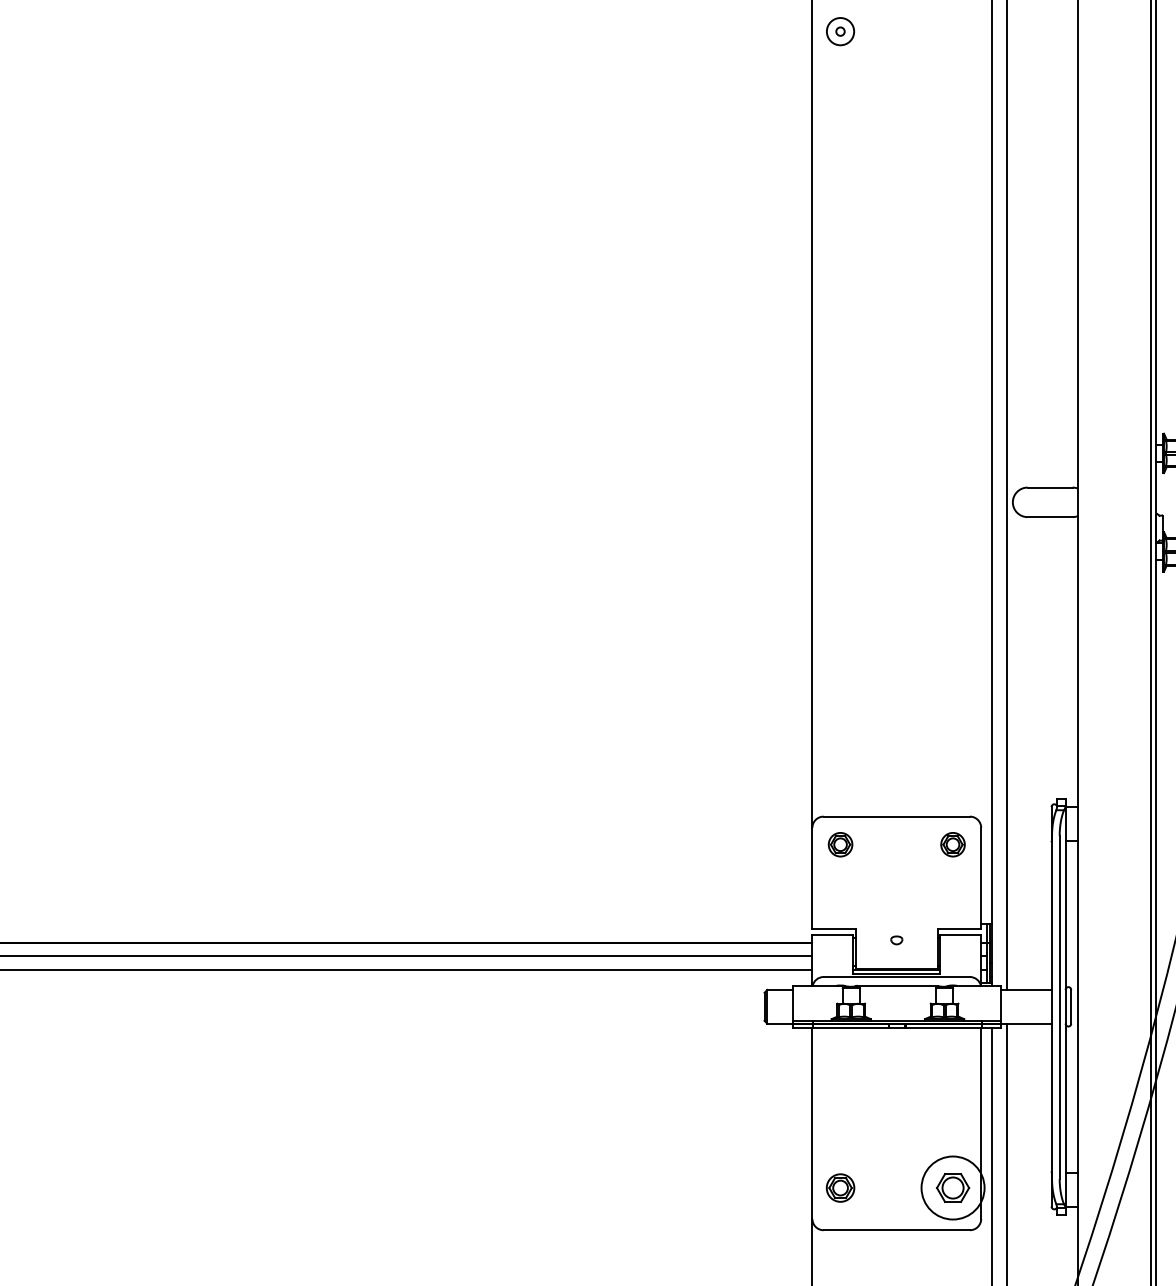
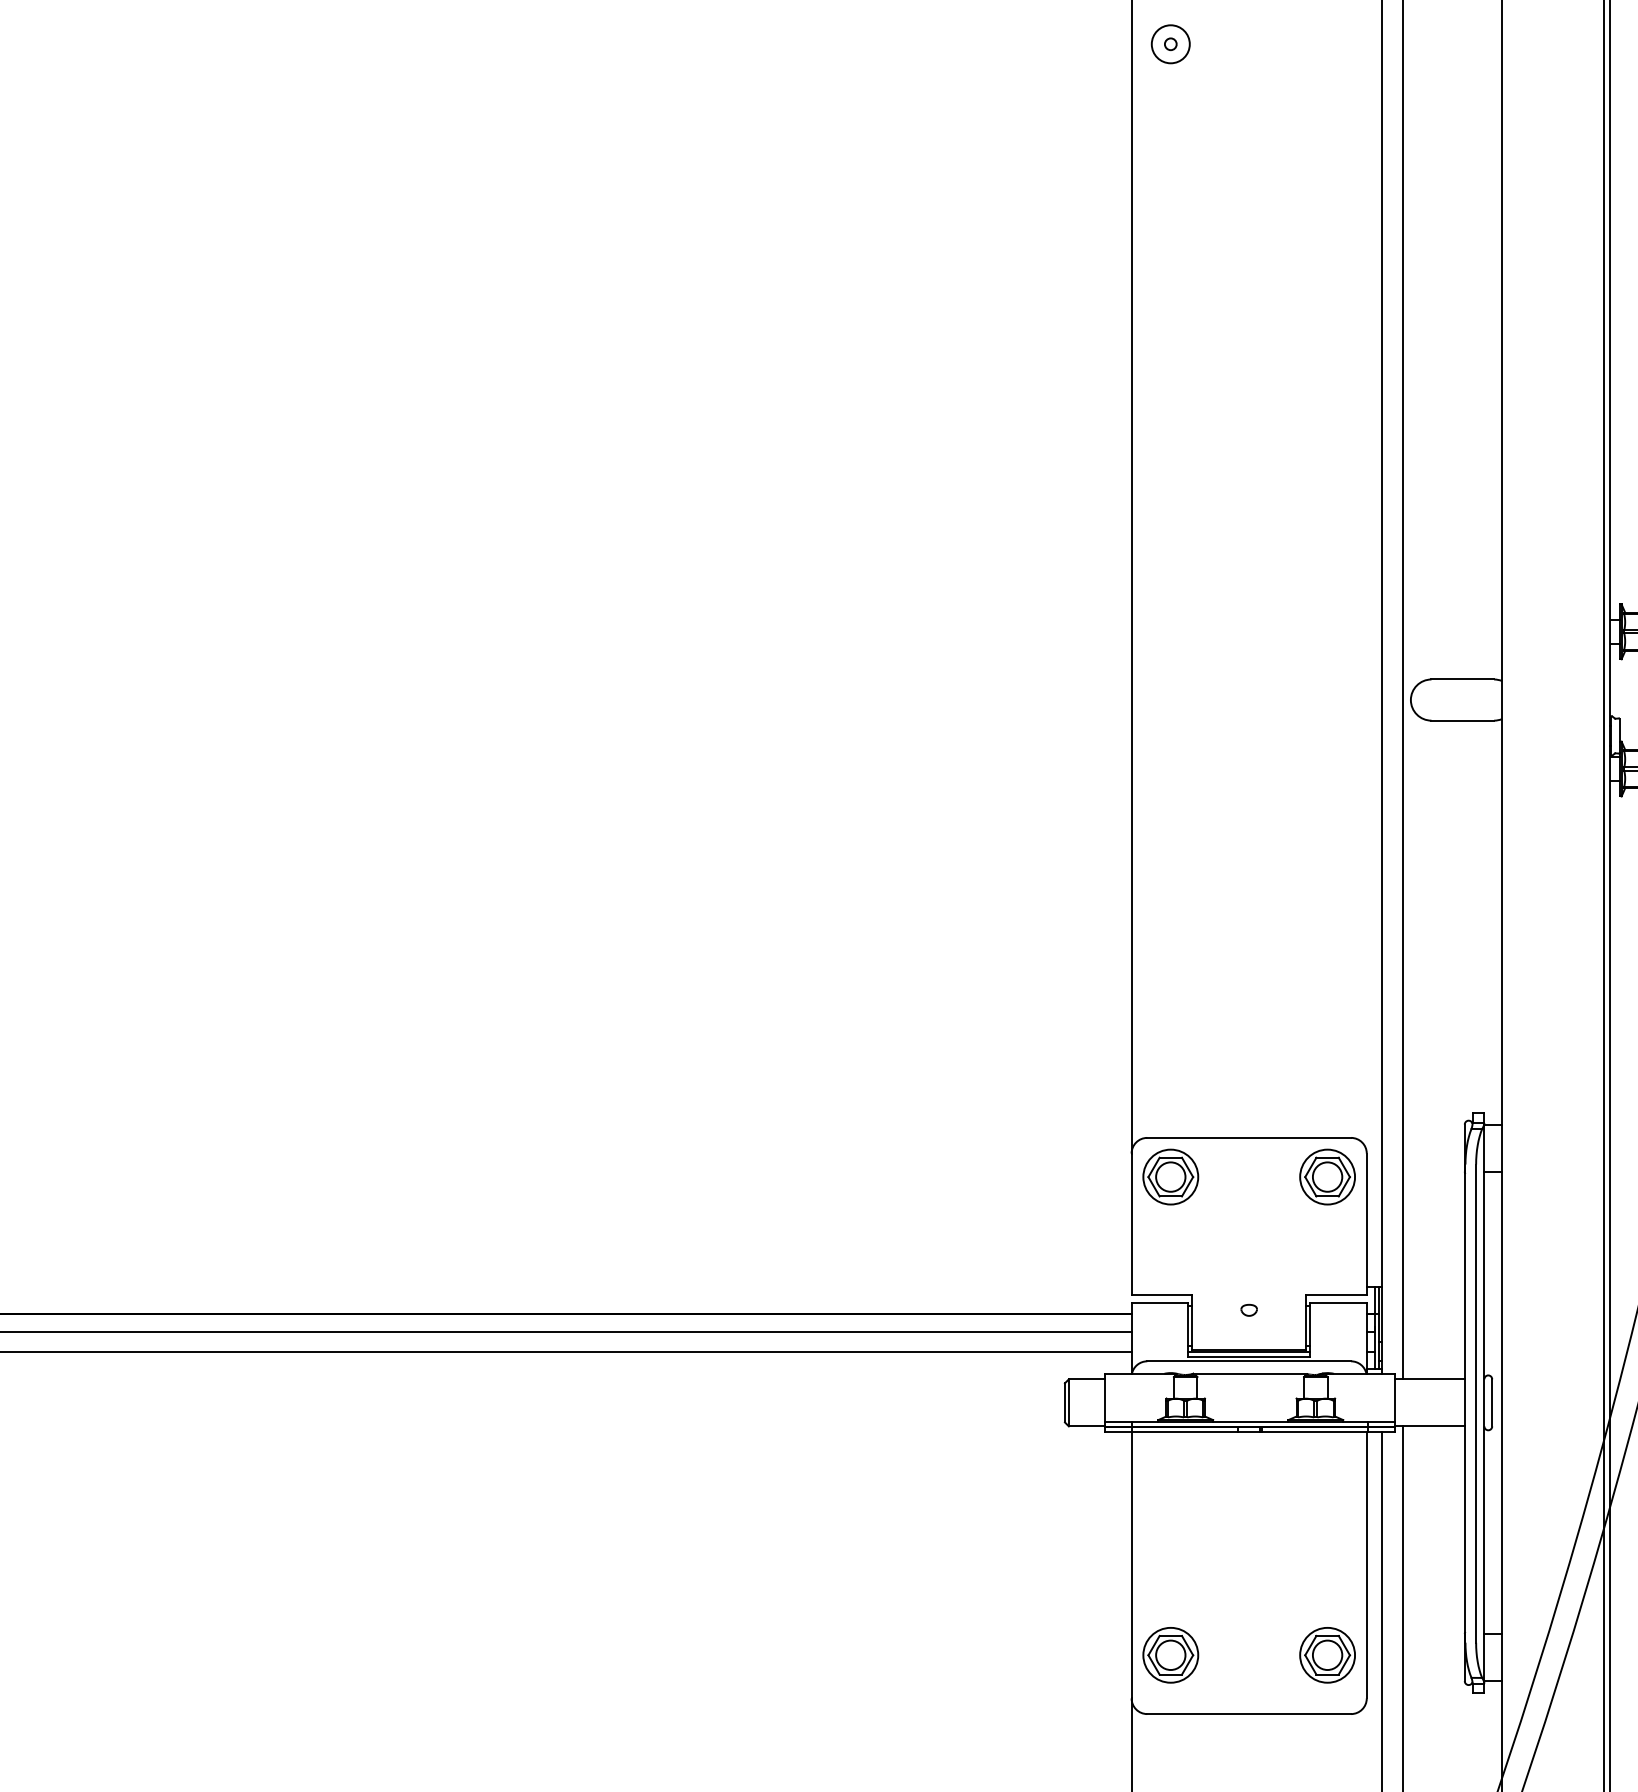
part: (840, 844) -> (1170, 1176), size x1.67
part: (953, 844) -> (1327, 1176), size x1.67
circle: (953, 1187) -> (1327, 1654), size x0.62
part: (840, 1188) -> (1170, 1655), size x1.43

